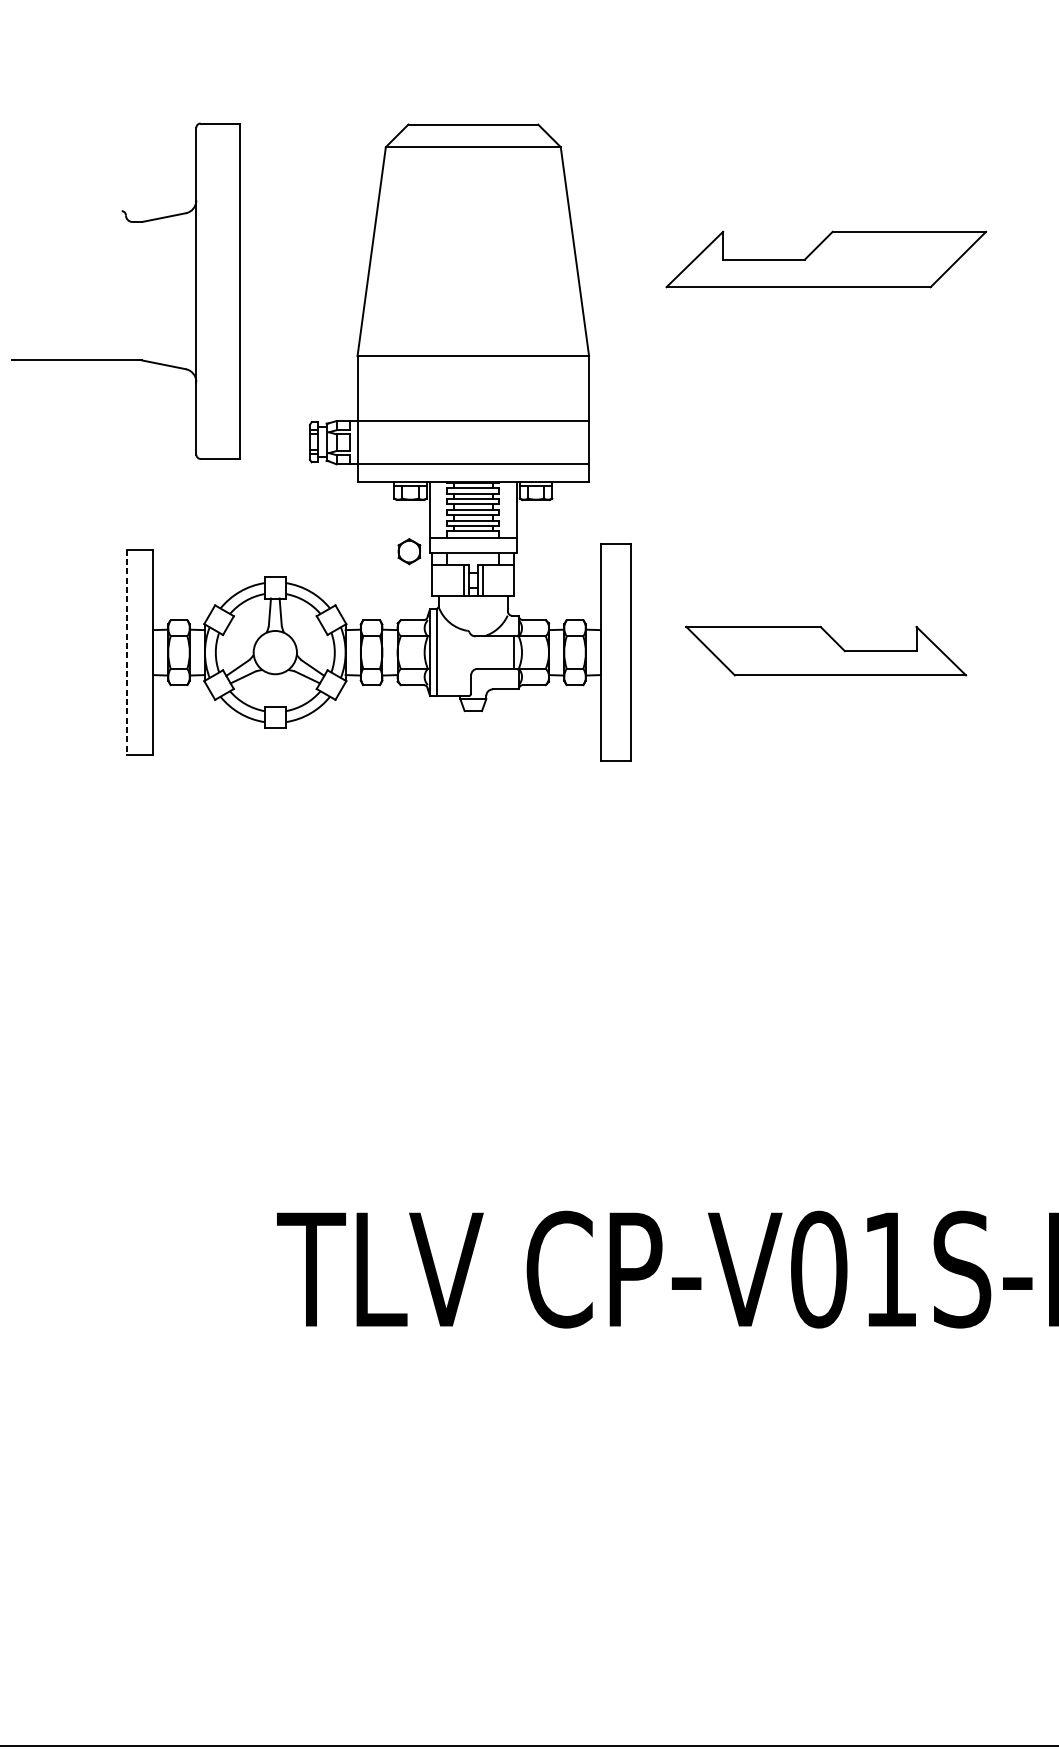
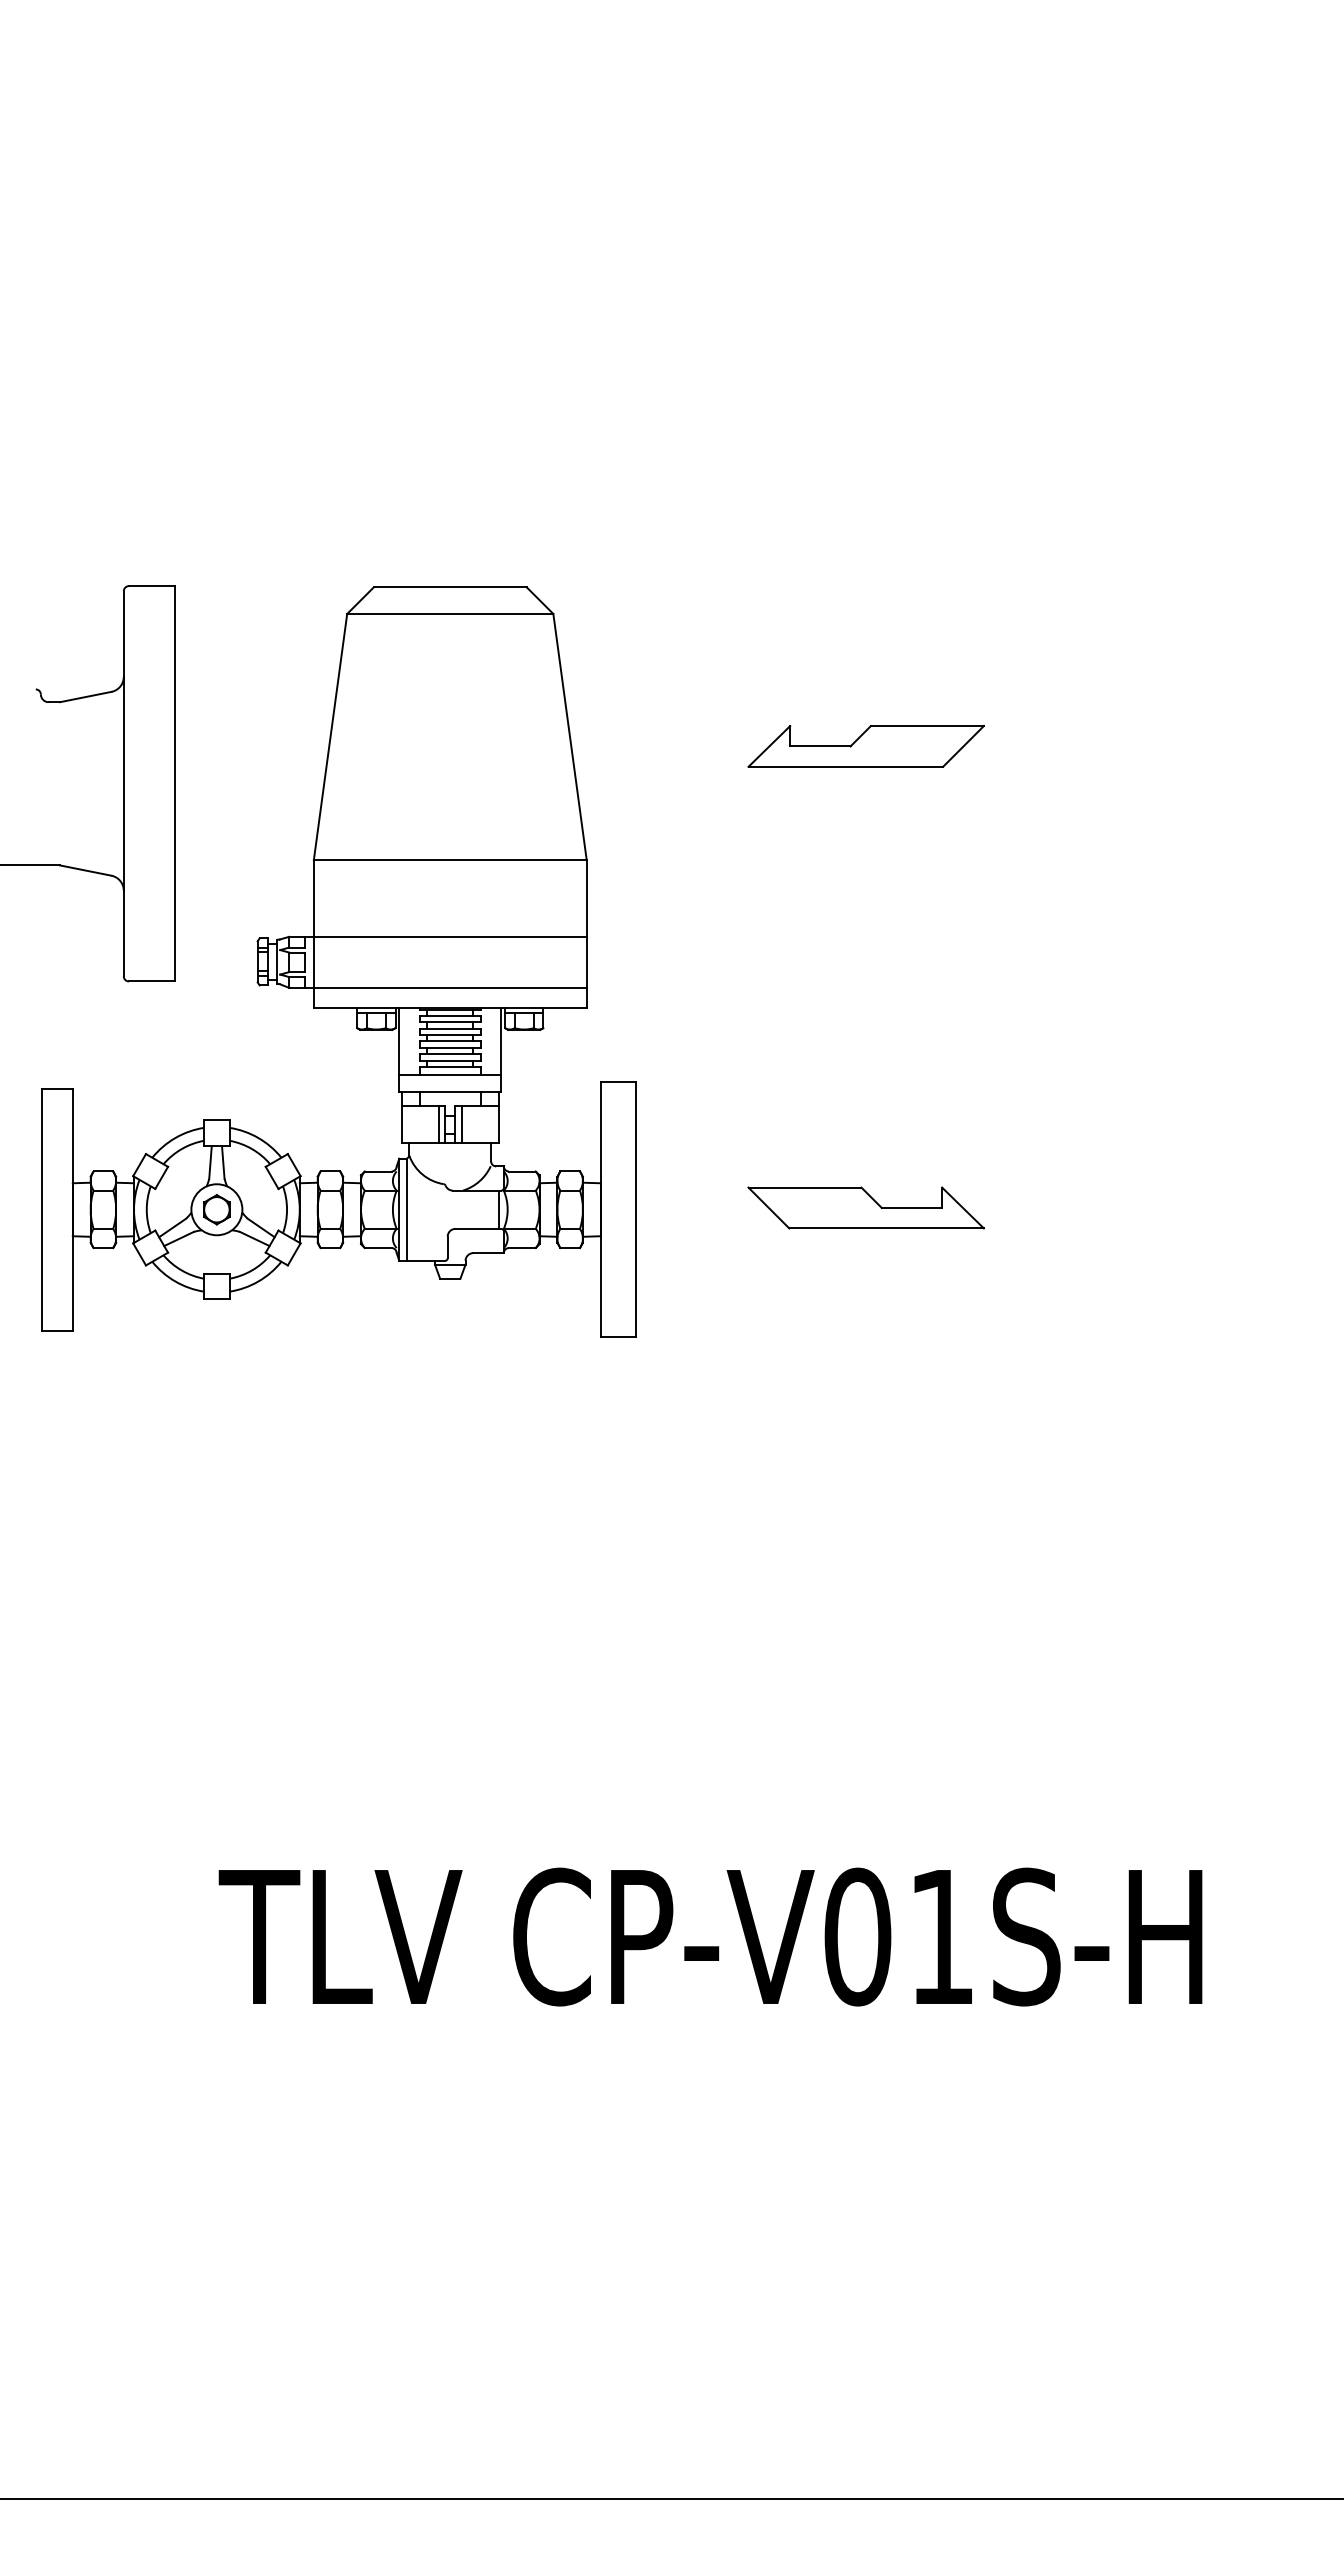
part: (825, 259) -> (865, 746), size x0.62
part: (409, 551) -> (216, 1209), moved
part: (825, 650) -> (865, 1207), size x0.71
line: (127, 653) -> (42, 1210), dashed -> solid

